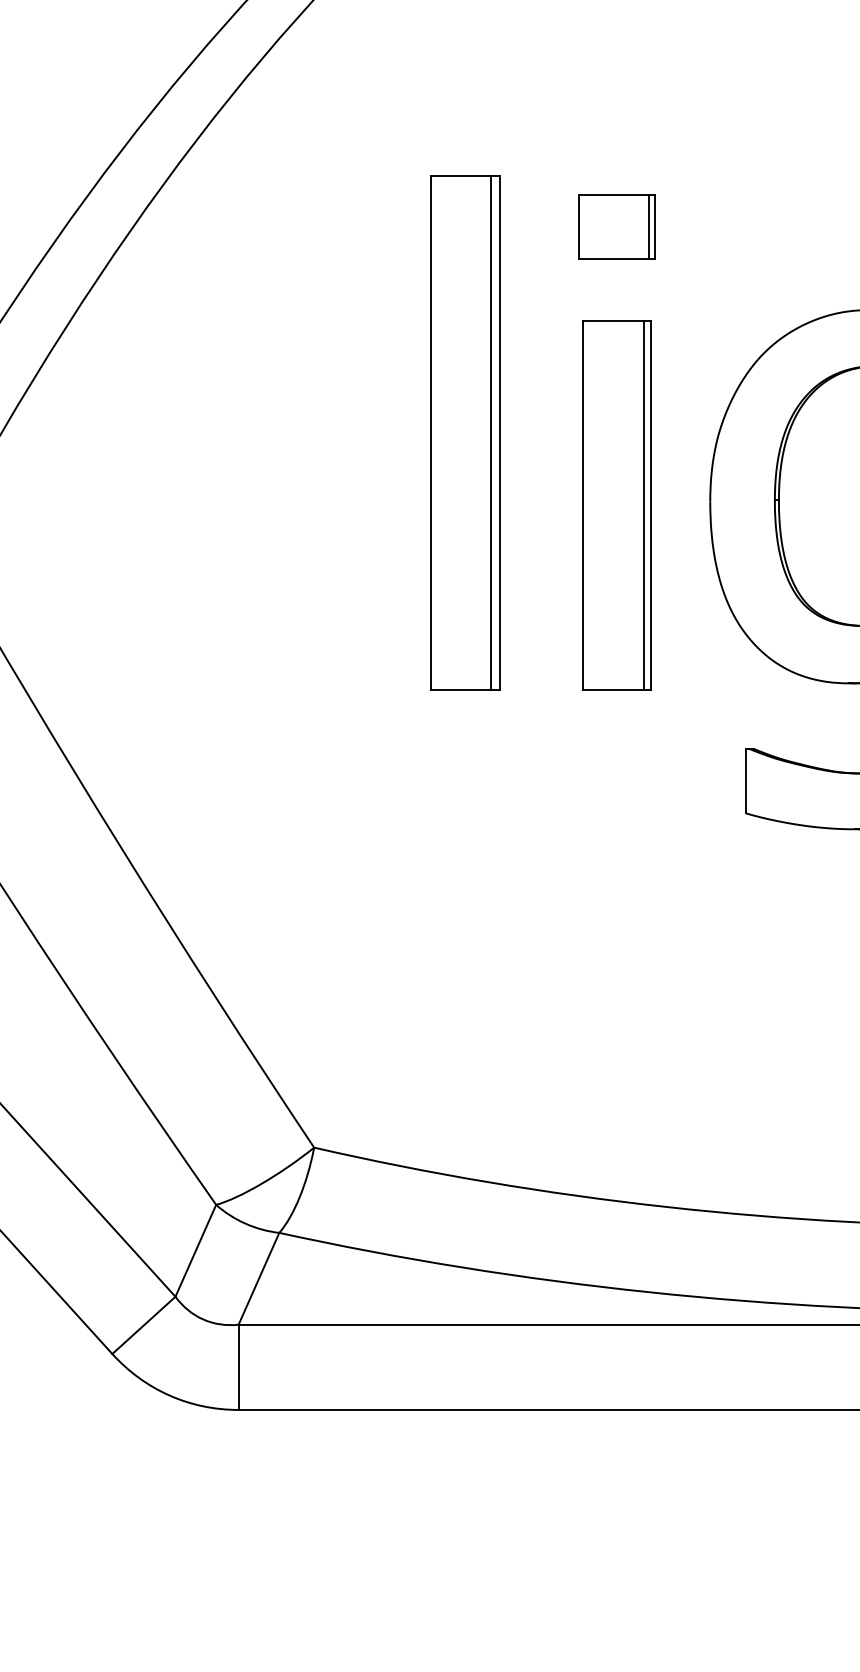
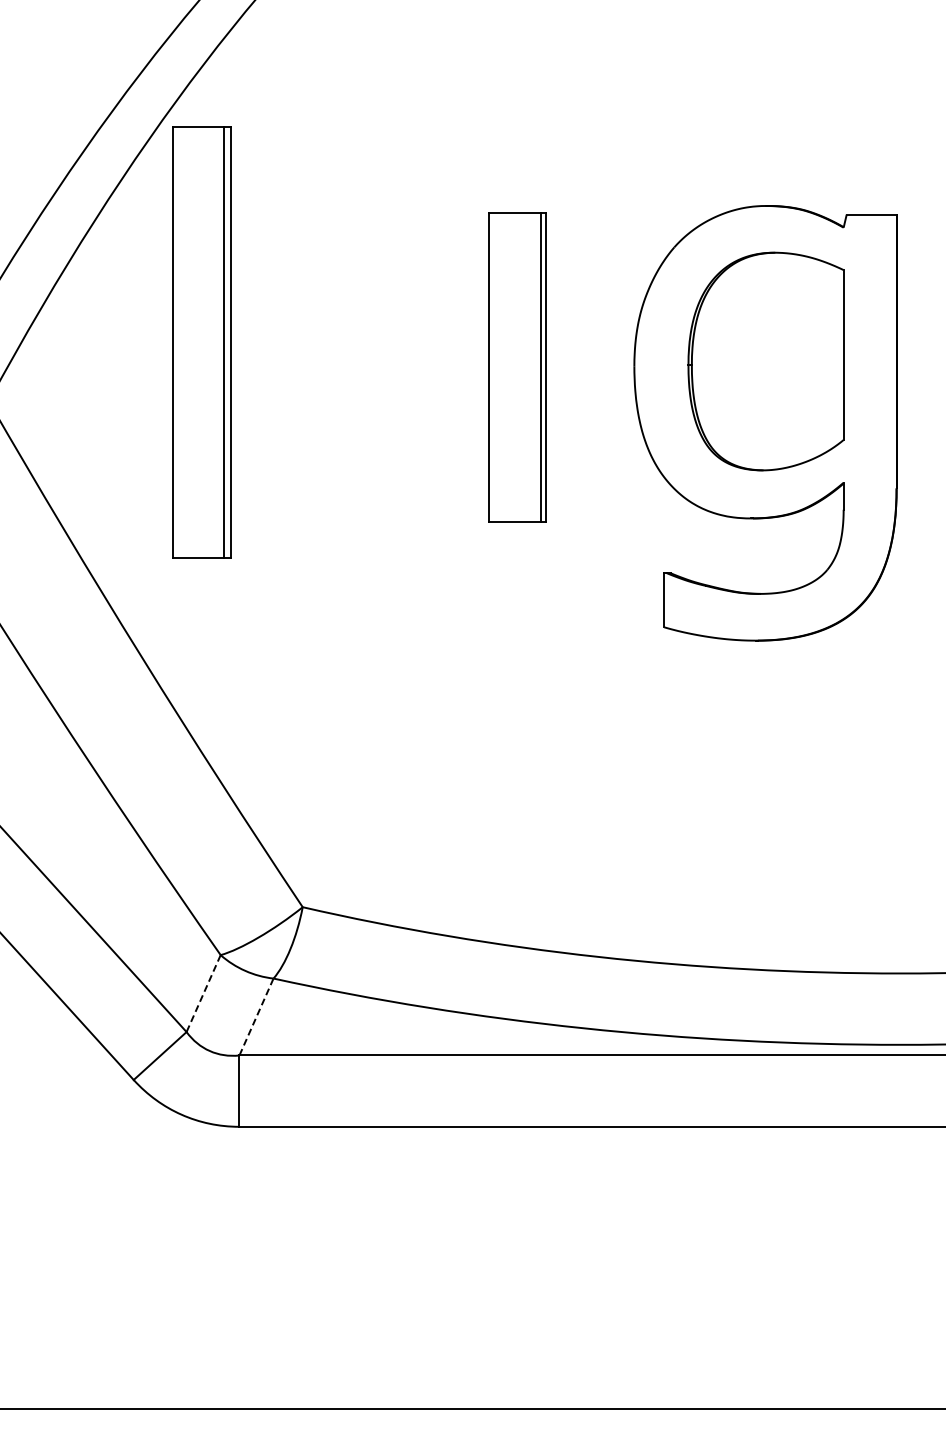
part: (616, 226) -> (555, 135), removed
part: (464, 432) -> (201, 342), moved
part: (616, 505) -> (517, 367), moved
line: (195, 1251) -> (203, 994), solid -> dashed
line: (258, 1278) -> (256, 1016), solid -> dashed

